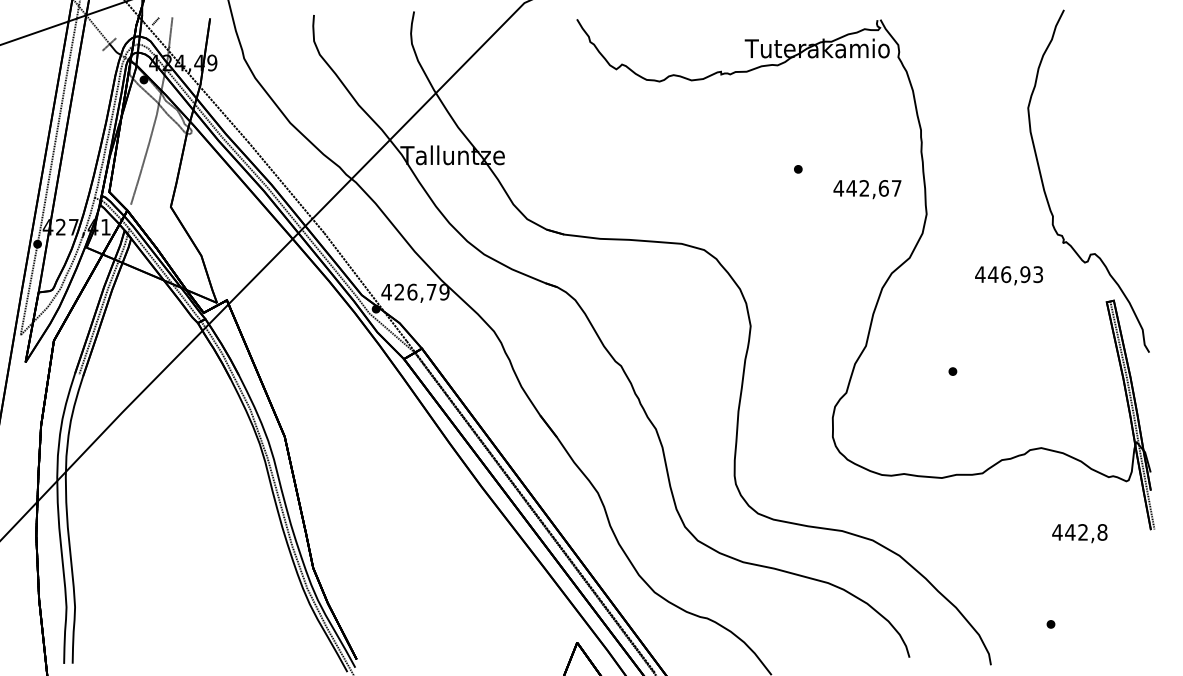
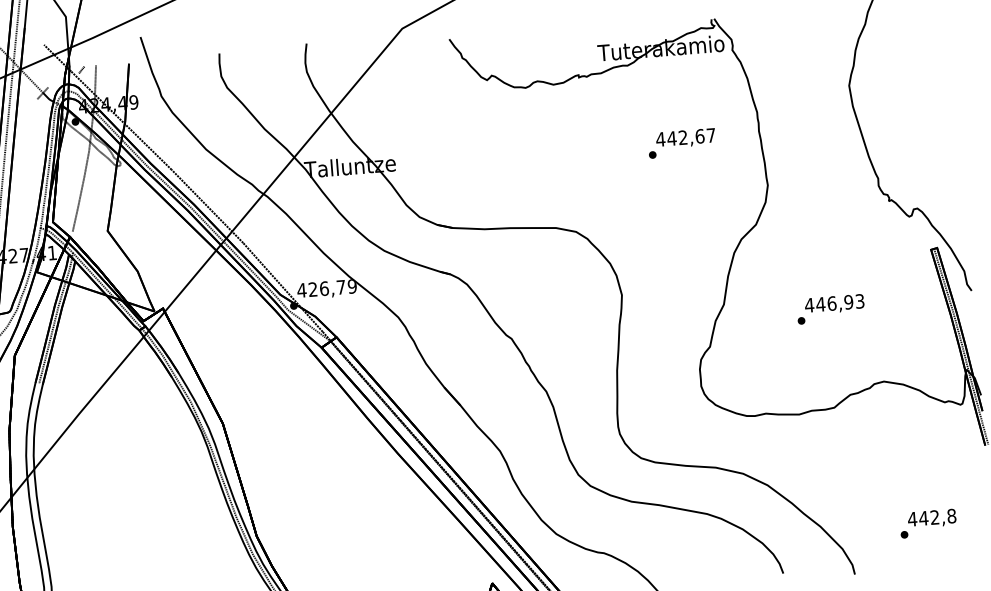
text: (867, 189) -> (685, 138), moved
text: (1008, 275) -> (834, 304), moved
text: (1079, 533) -> (931, 518), moved

